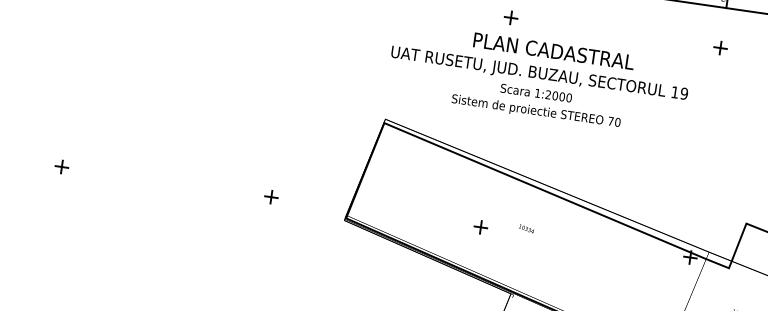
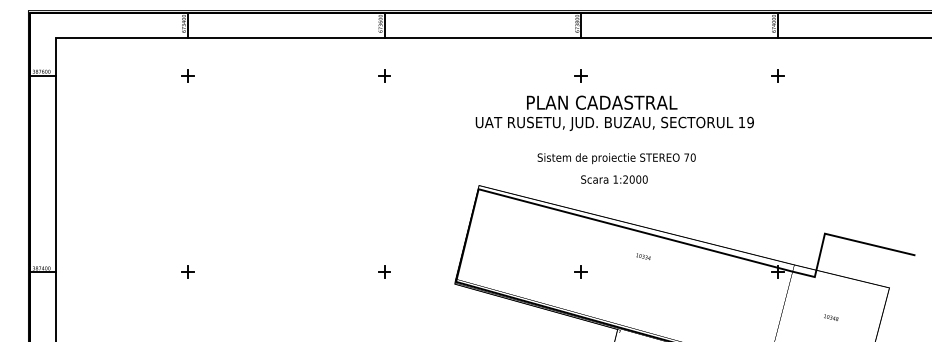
text: (554, 51) -> (602, 102), moved
text: (536, 93) -> (614, 179), moved
text: (526, 228) -> (643, 256), moved

